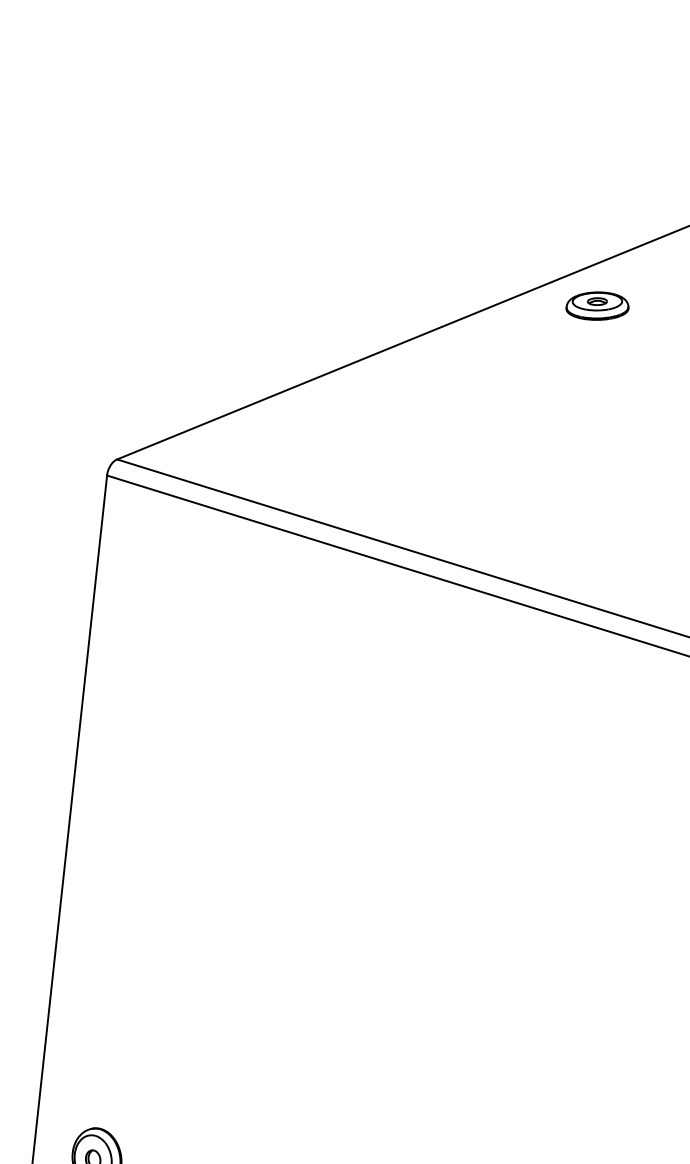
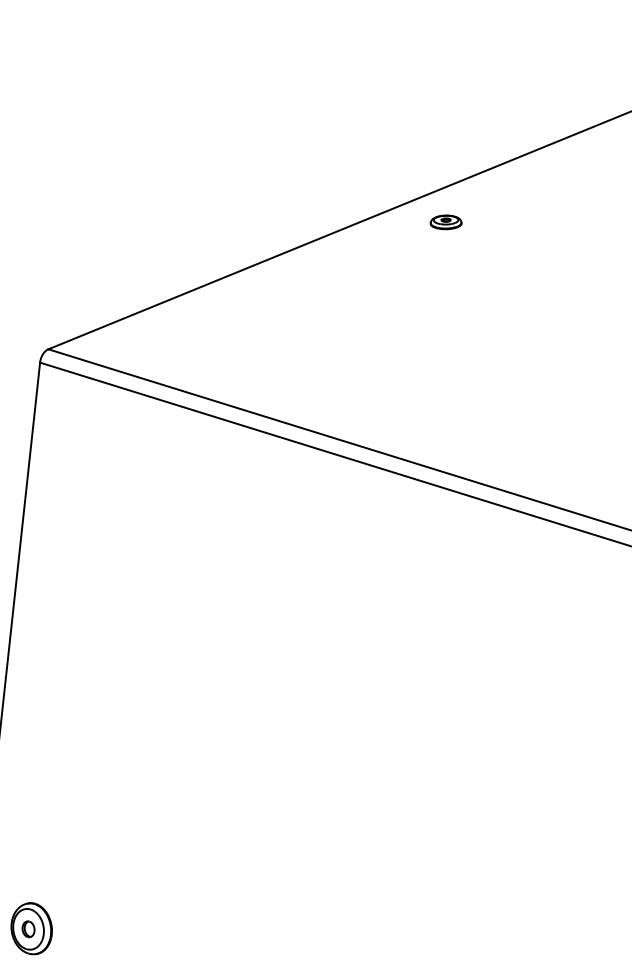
part: (596, 306) -> (445, 222), size x0.6

